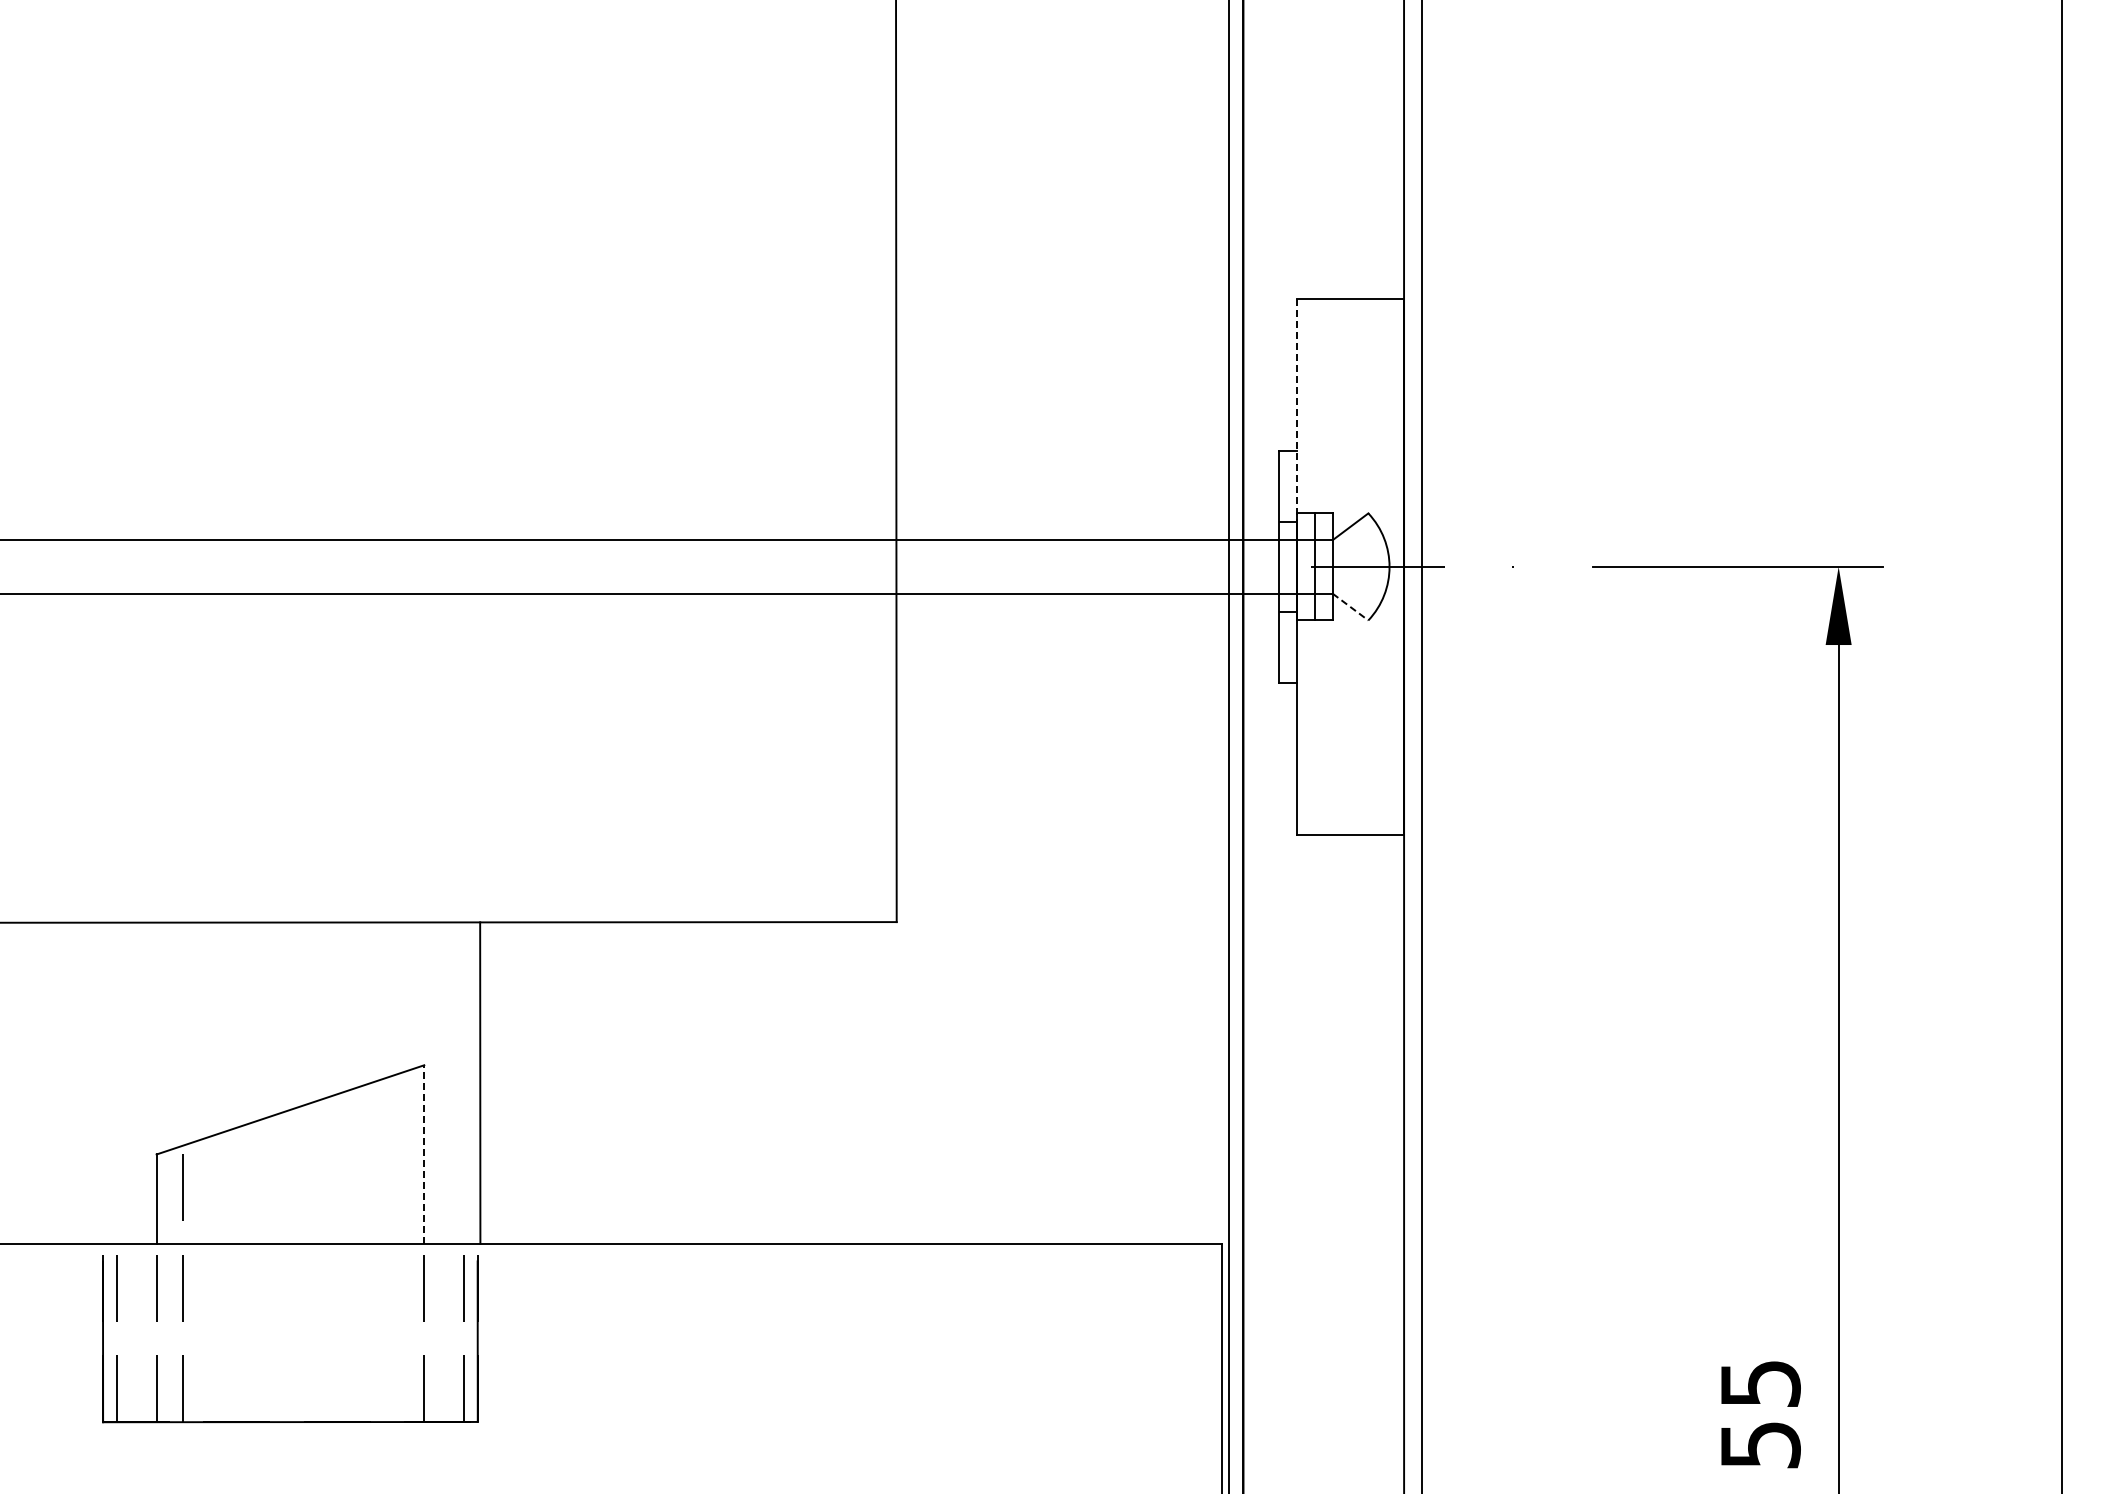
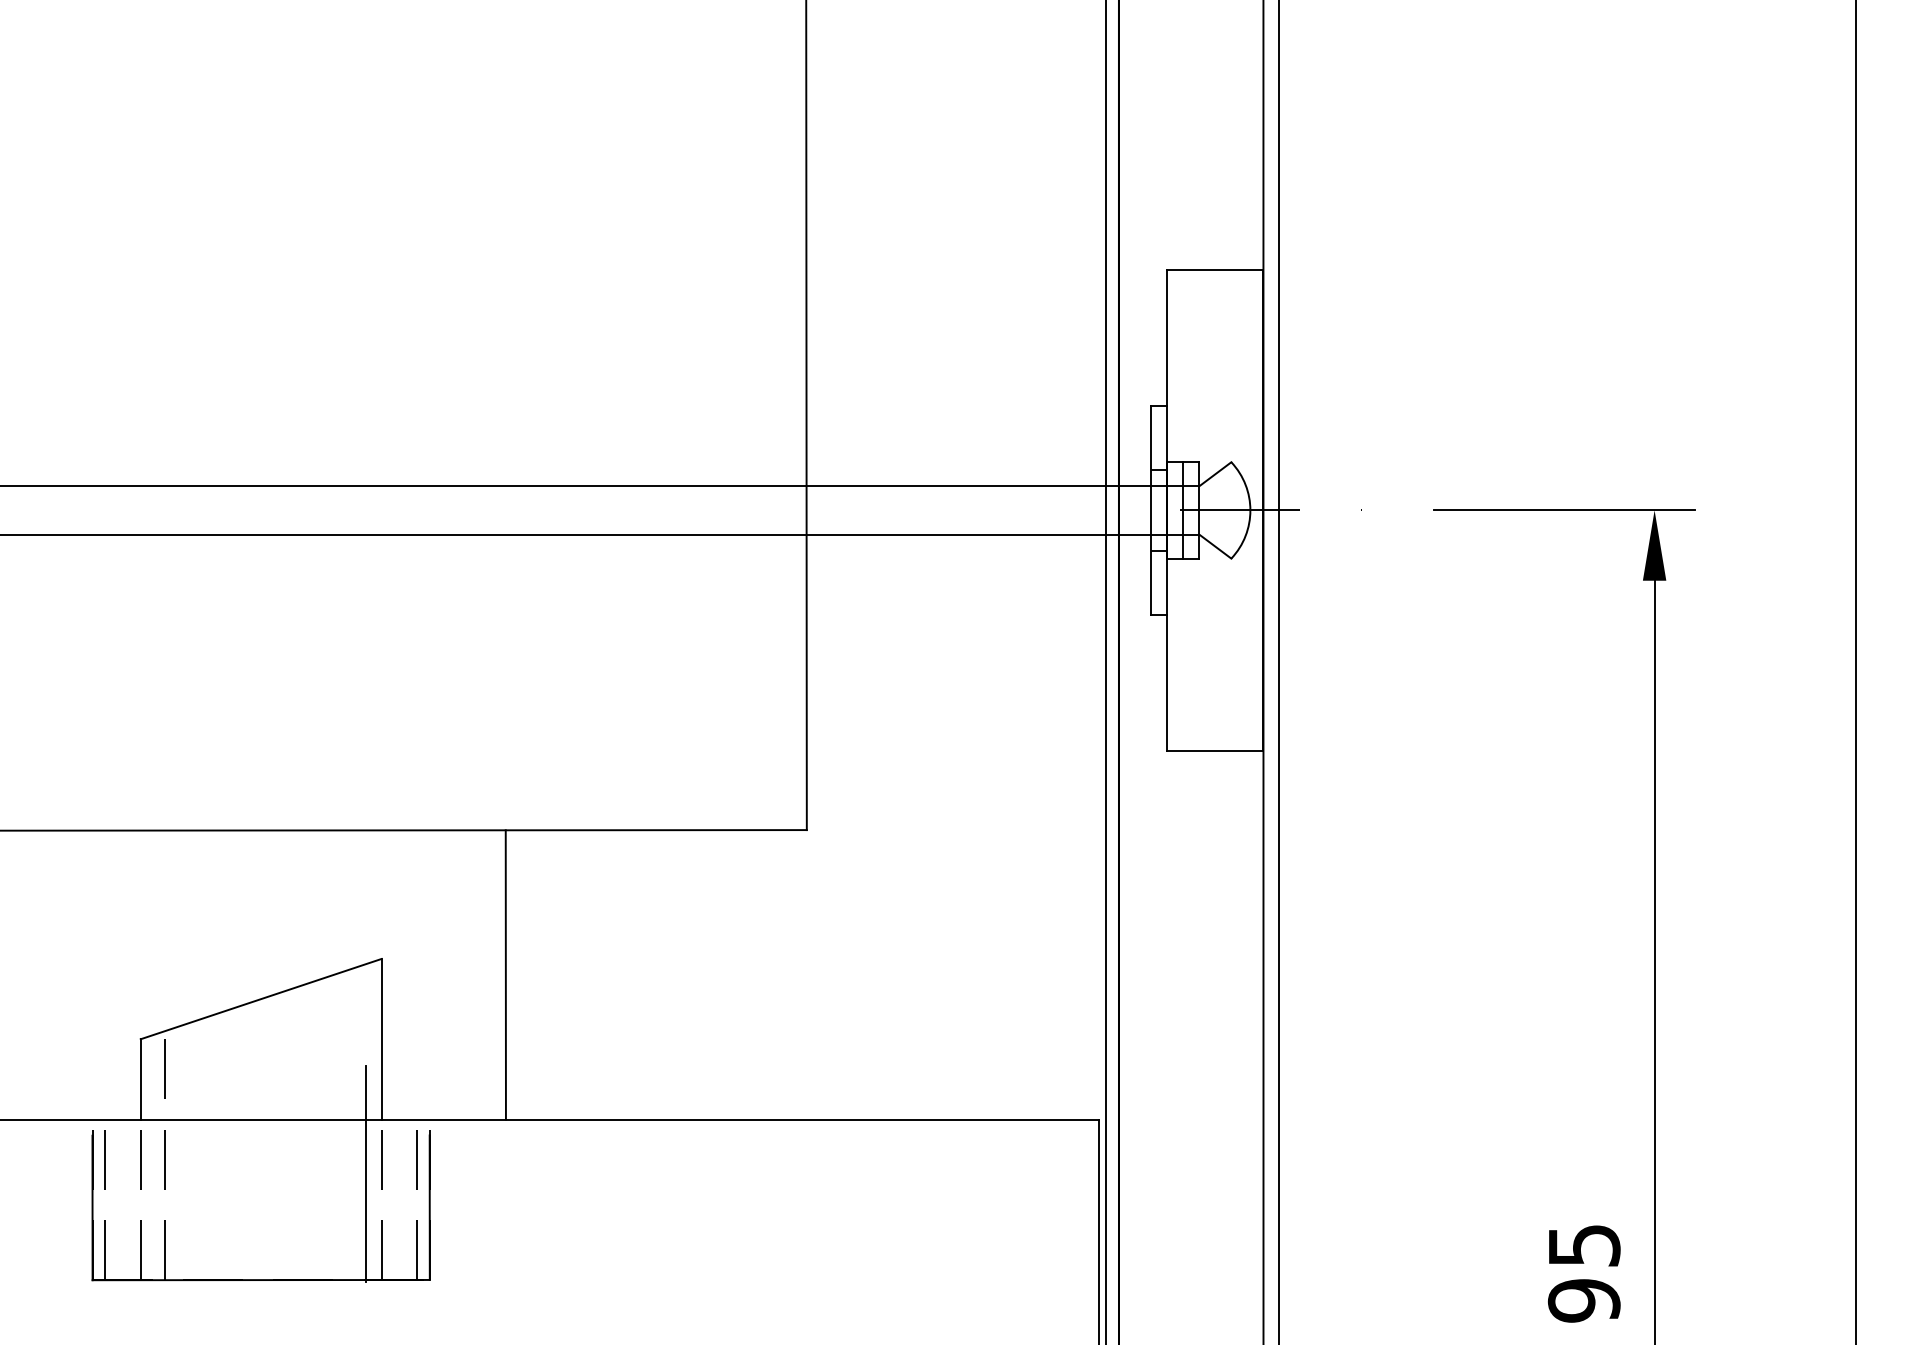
line: (1297, 410) -> (1167, 369), dashed -> solid
line: (1350, 607) -> (1215, 546), dashed -> solid
line: (480, 1082) -> (506, 974), moved
line: (424, 1153) -> (381, 1038), dashed -> solid
line: (406, 1303) -> (365, 1173), added
text: (1760, 1445) -> (1584, 1301), 55 -> 95

